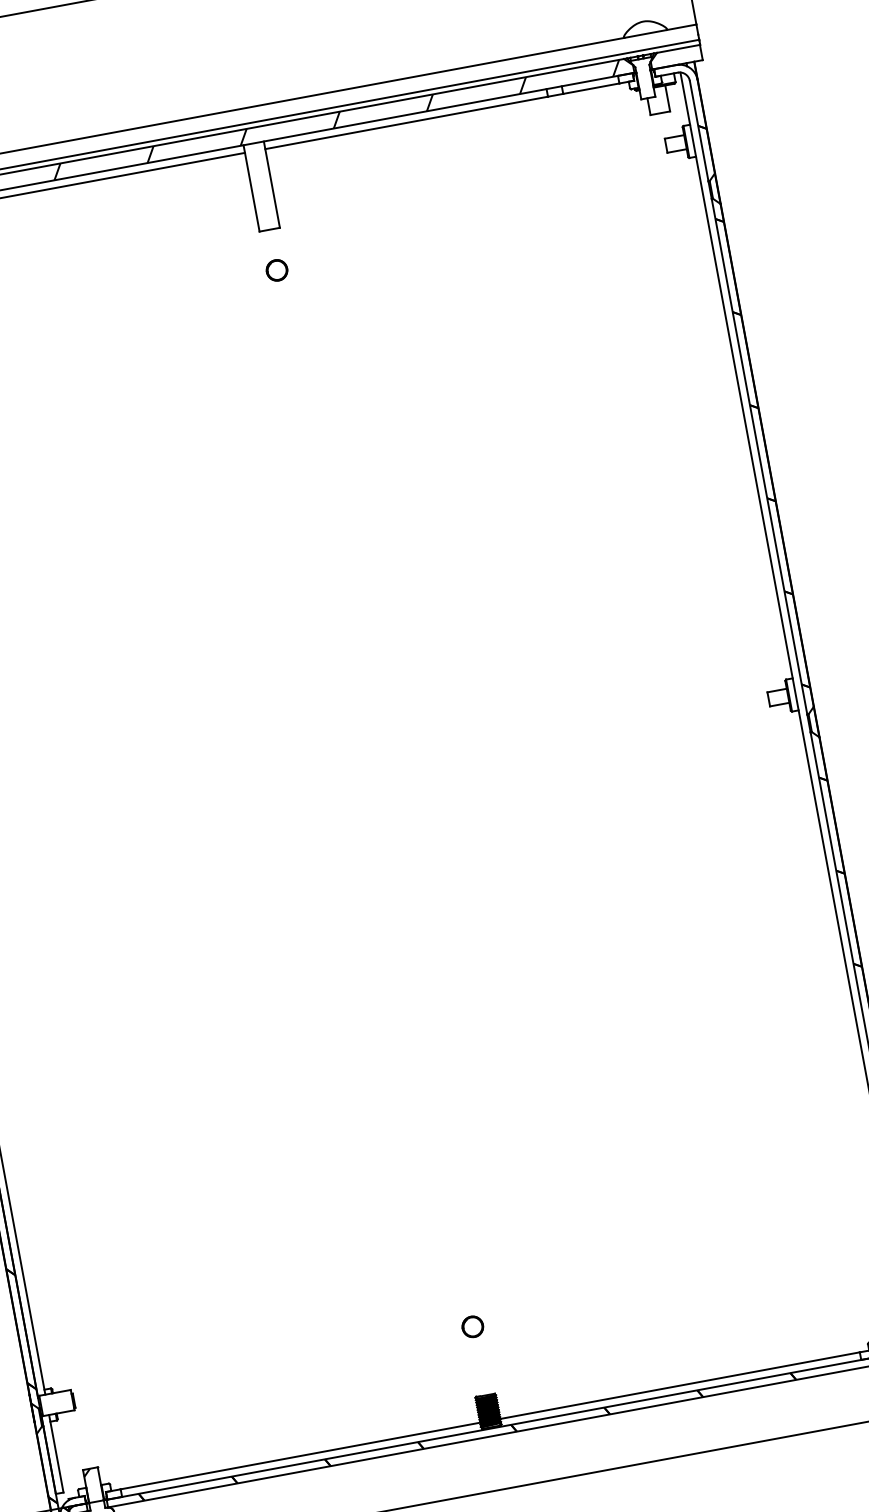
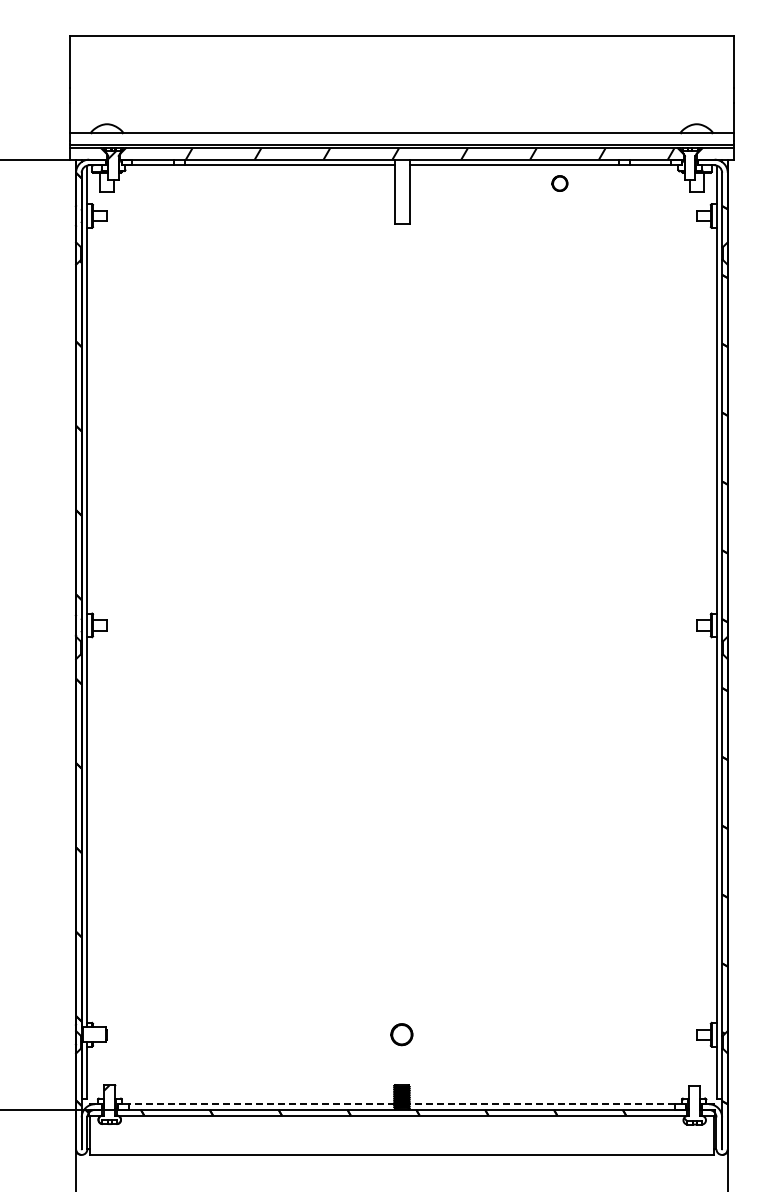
circle: (276, 270) -> (559, 183), moved
circle: (472, 1326) -> (401, 1034), size x1.4
line: (679, 1386) -> (541, 1104), solid -> dashed
line: (300, 1456) -> (261, 1104), solid -> dashed

